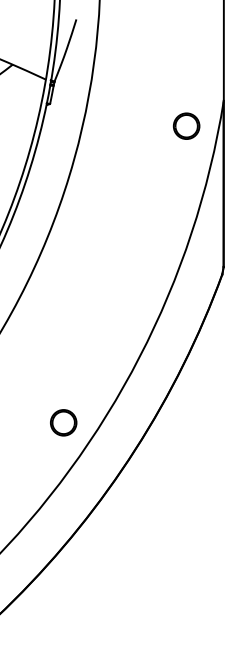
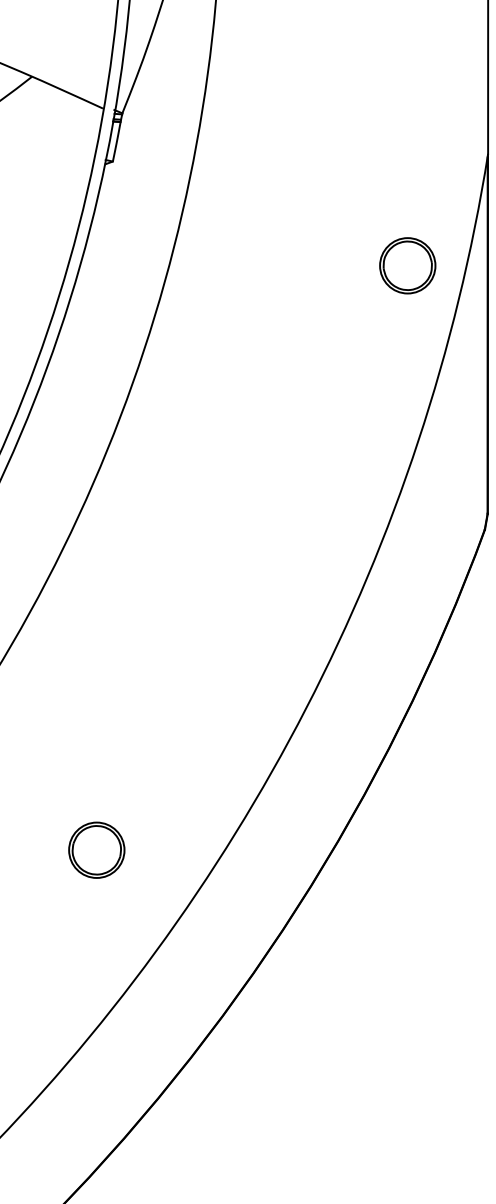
part: (186, 125) -> (407, 264), moved
part: (63, 422) -> (96, 849), moved

